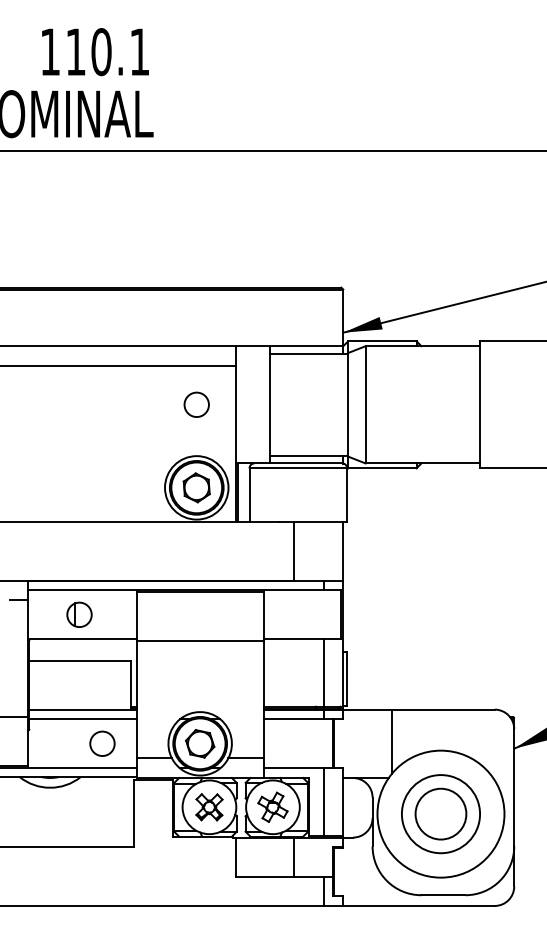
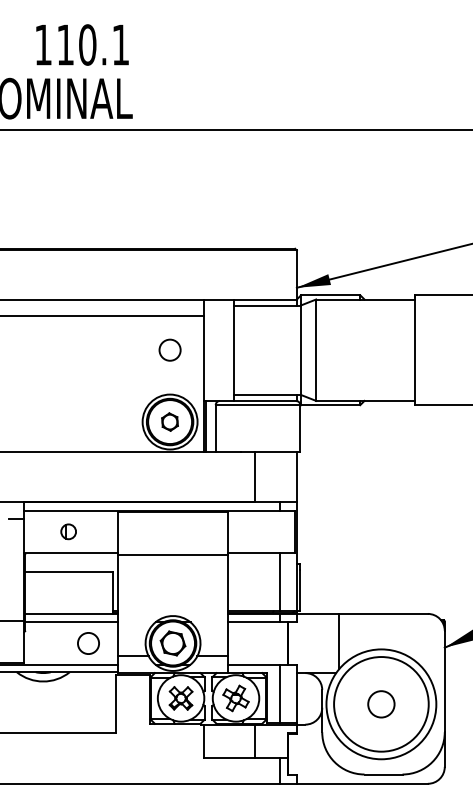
part: (196, 487) -> (169, 421), size x0.7
part: (79, 614) -> (68, 531), size x0.7
circle: (440, 813) -> (380, 703), size x0.6
circle: (440, 814) -> (380, 704), size x1.4

